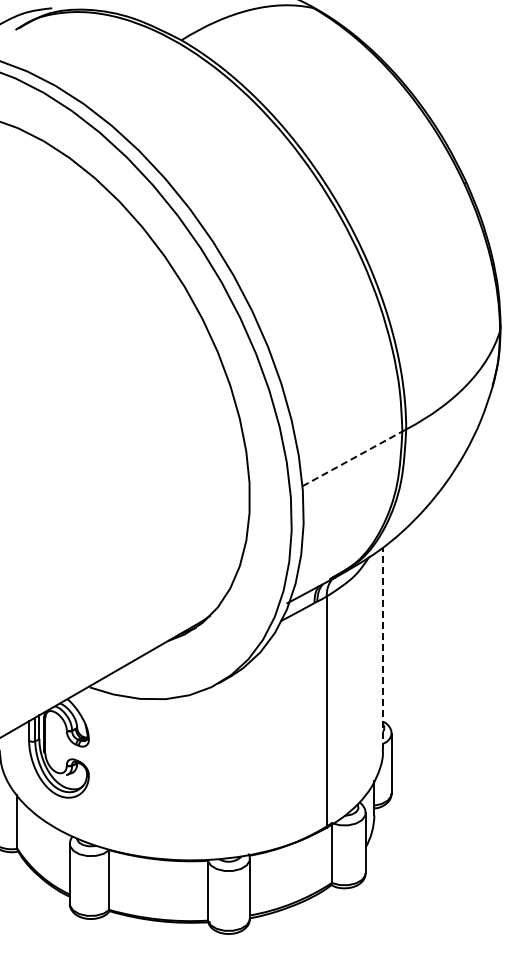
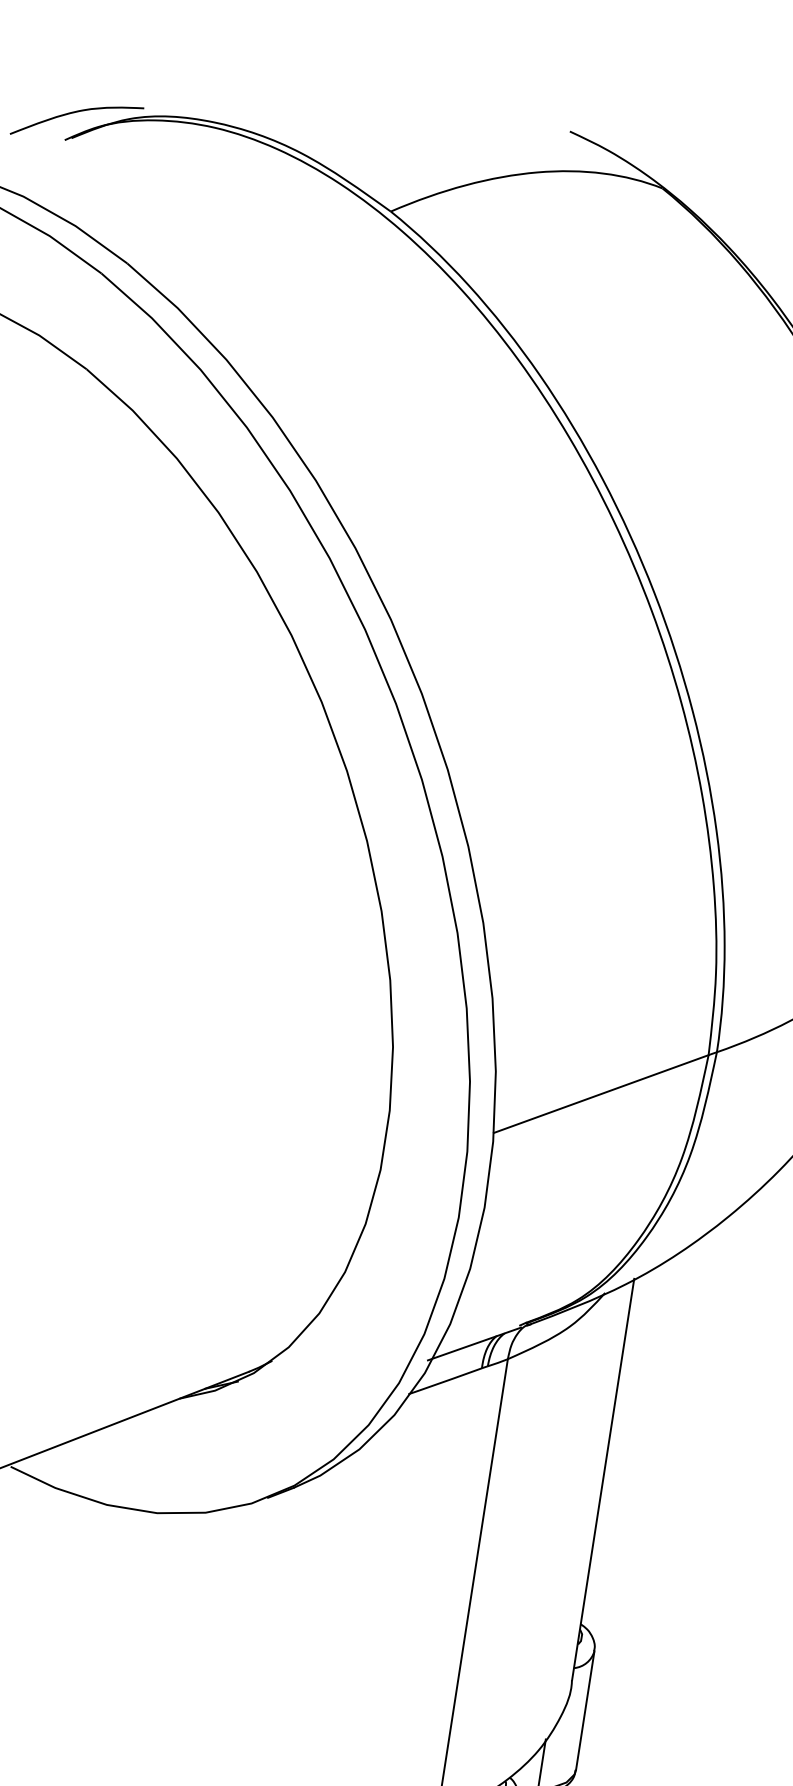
line: (352, 458) -> (601, 1093), dashed -> solid
line: (382, 648) -> (602, 1479), dashed -> solid

